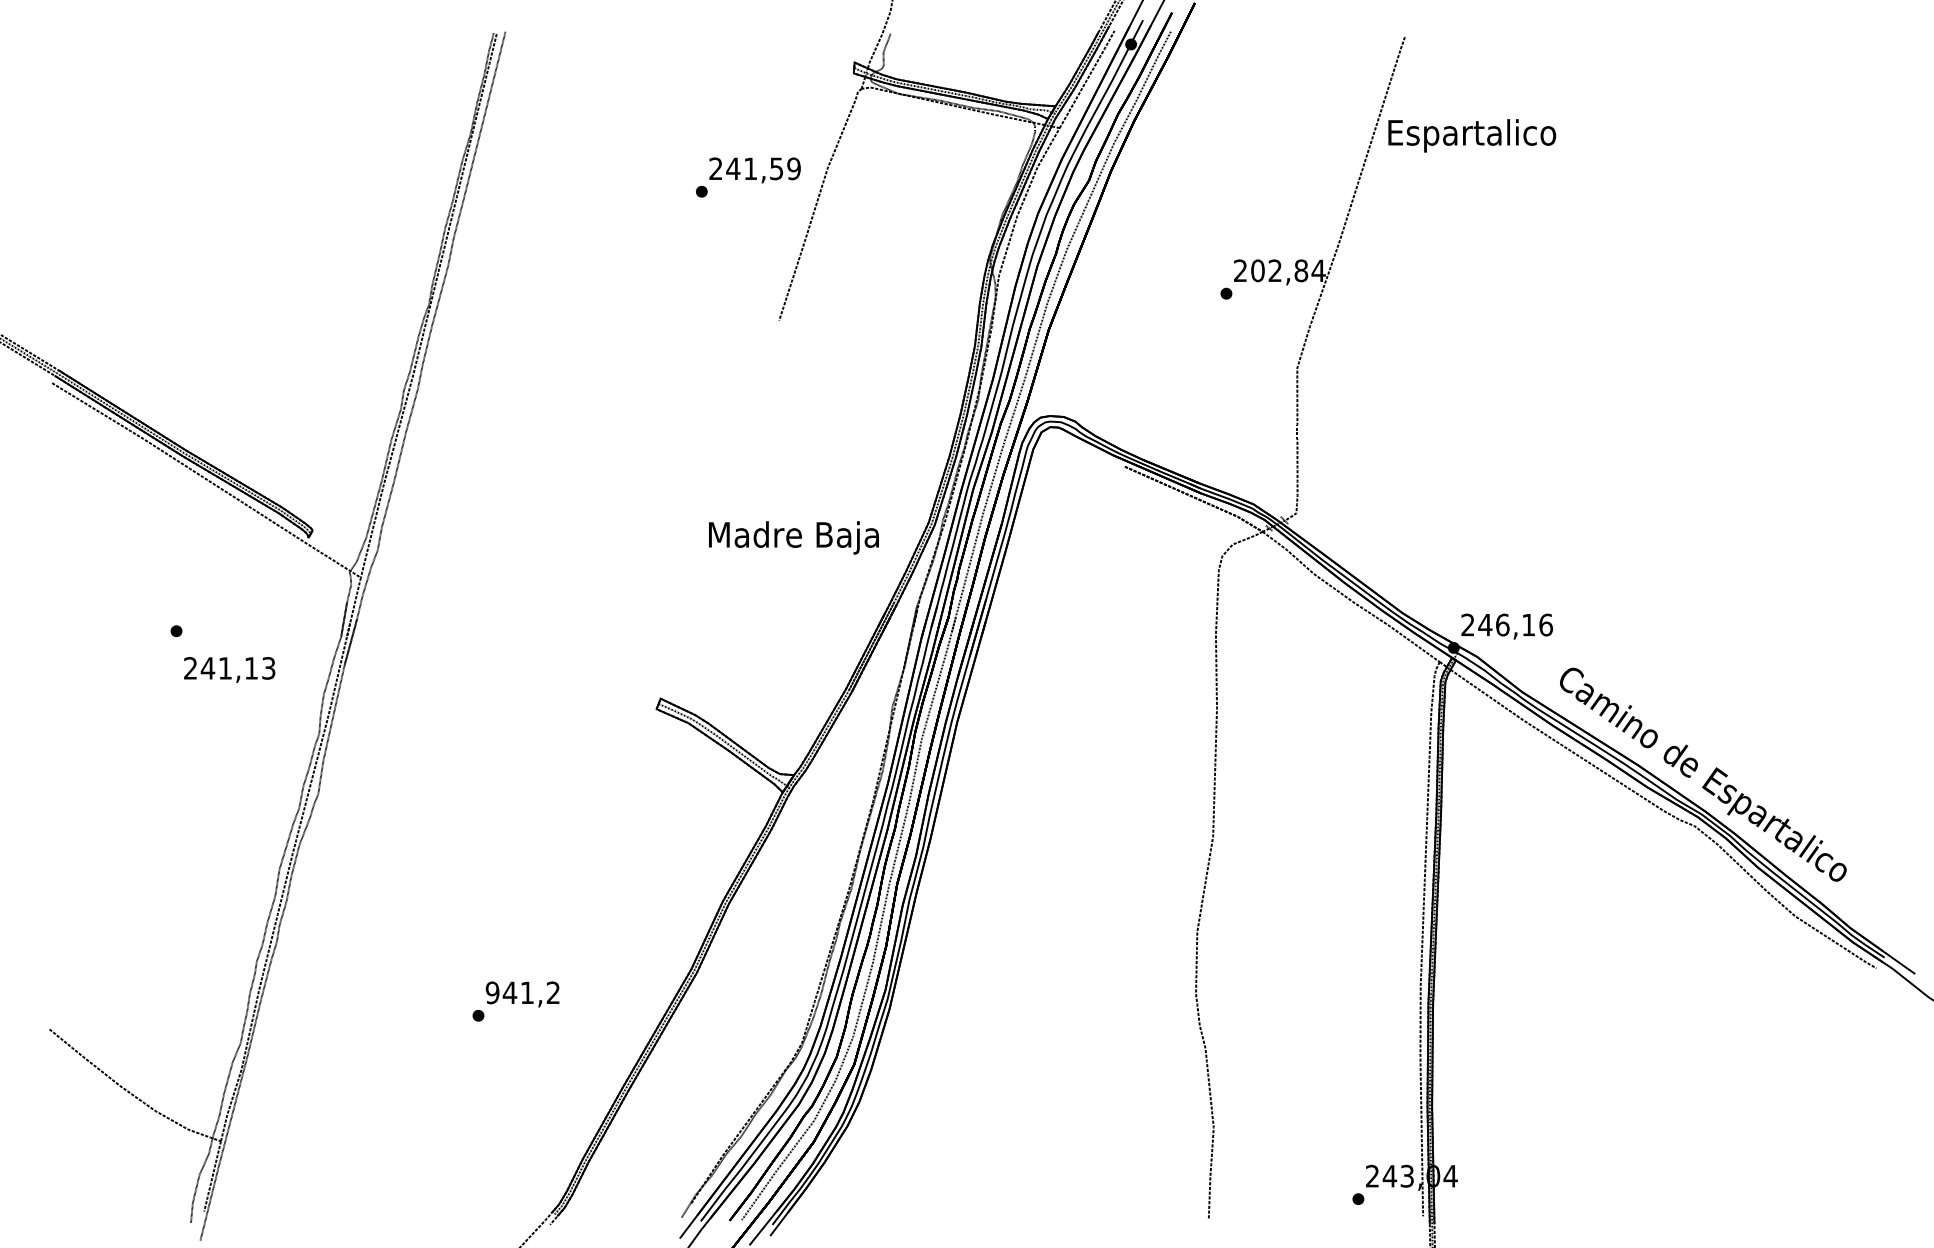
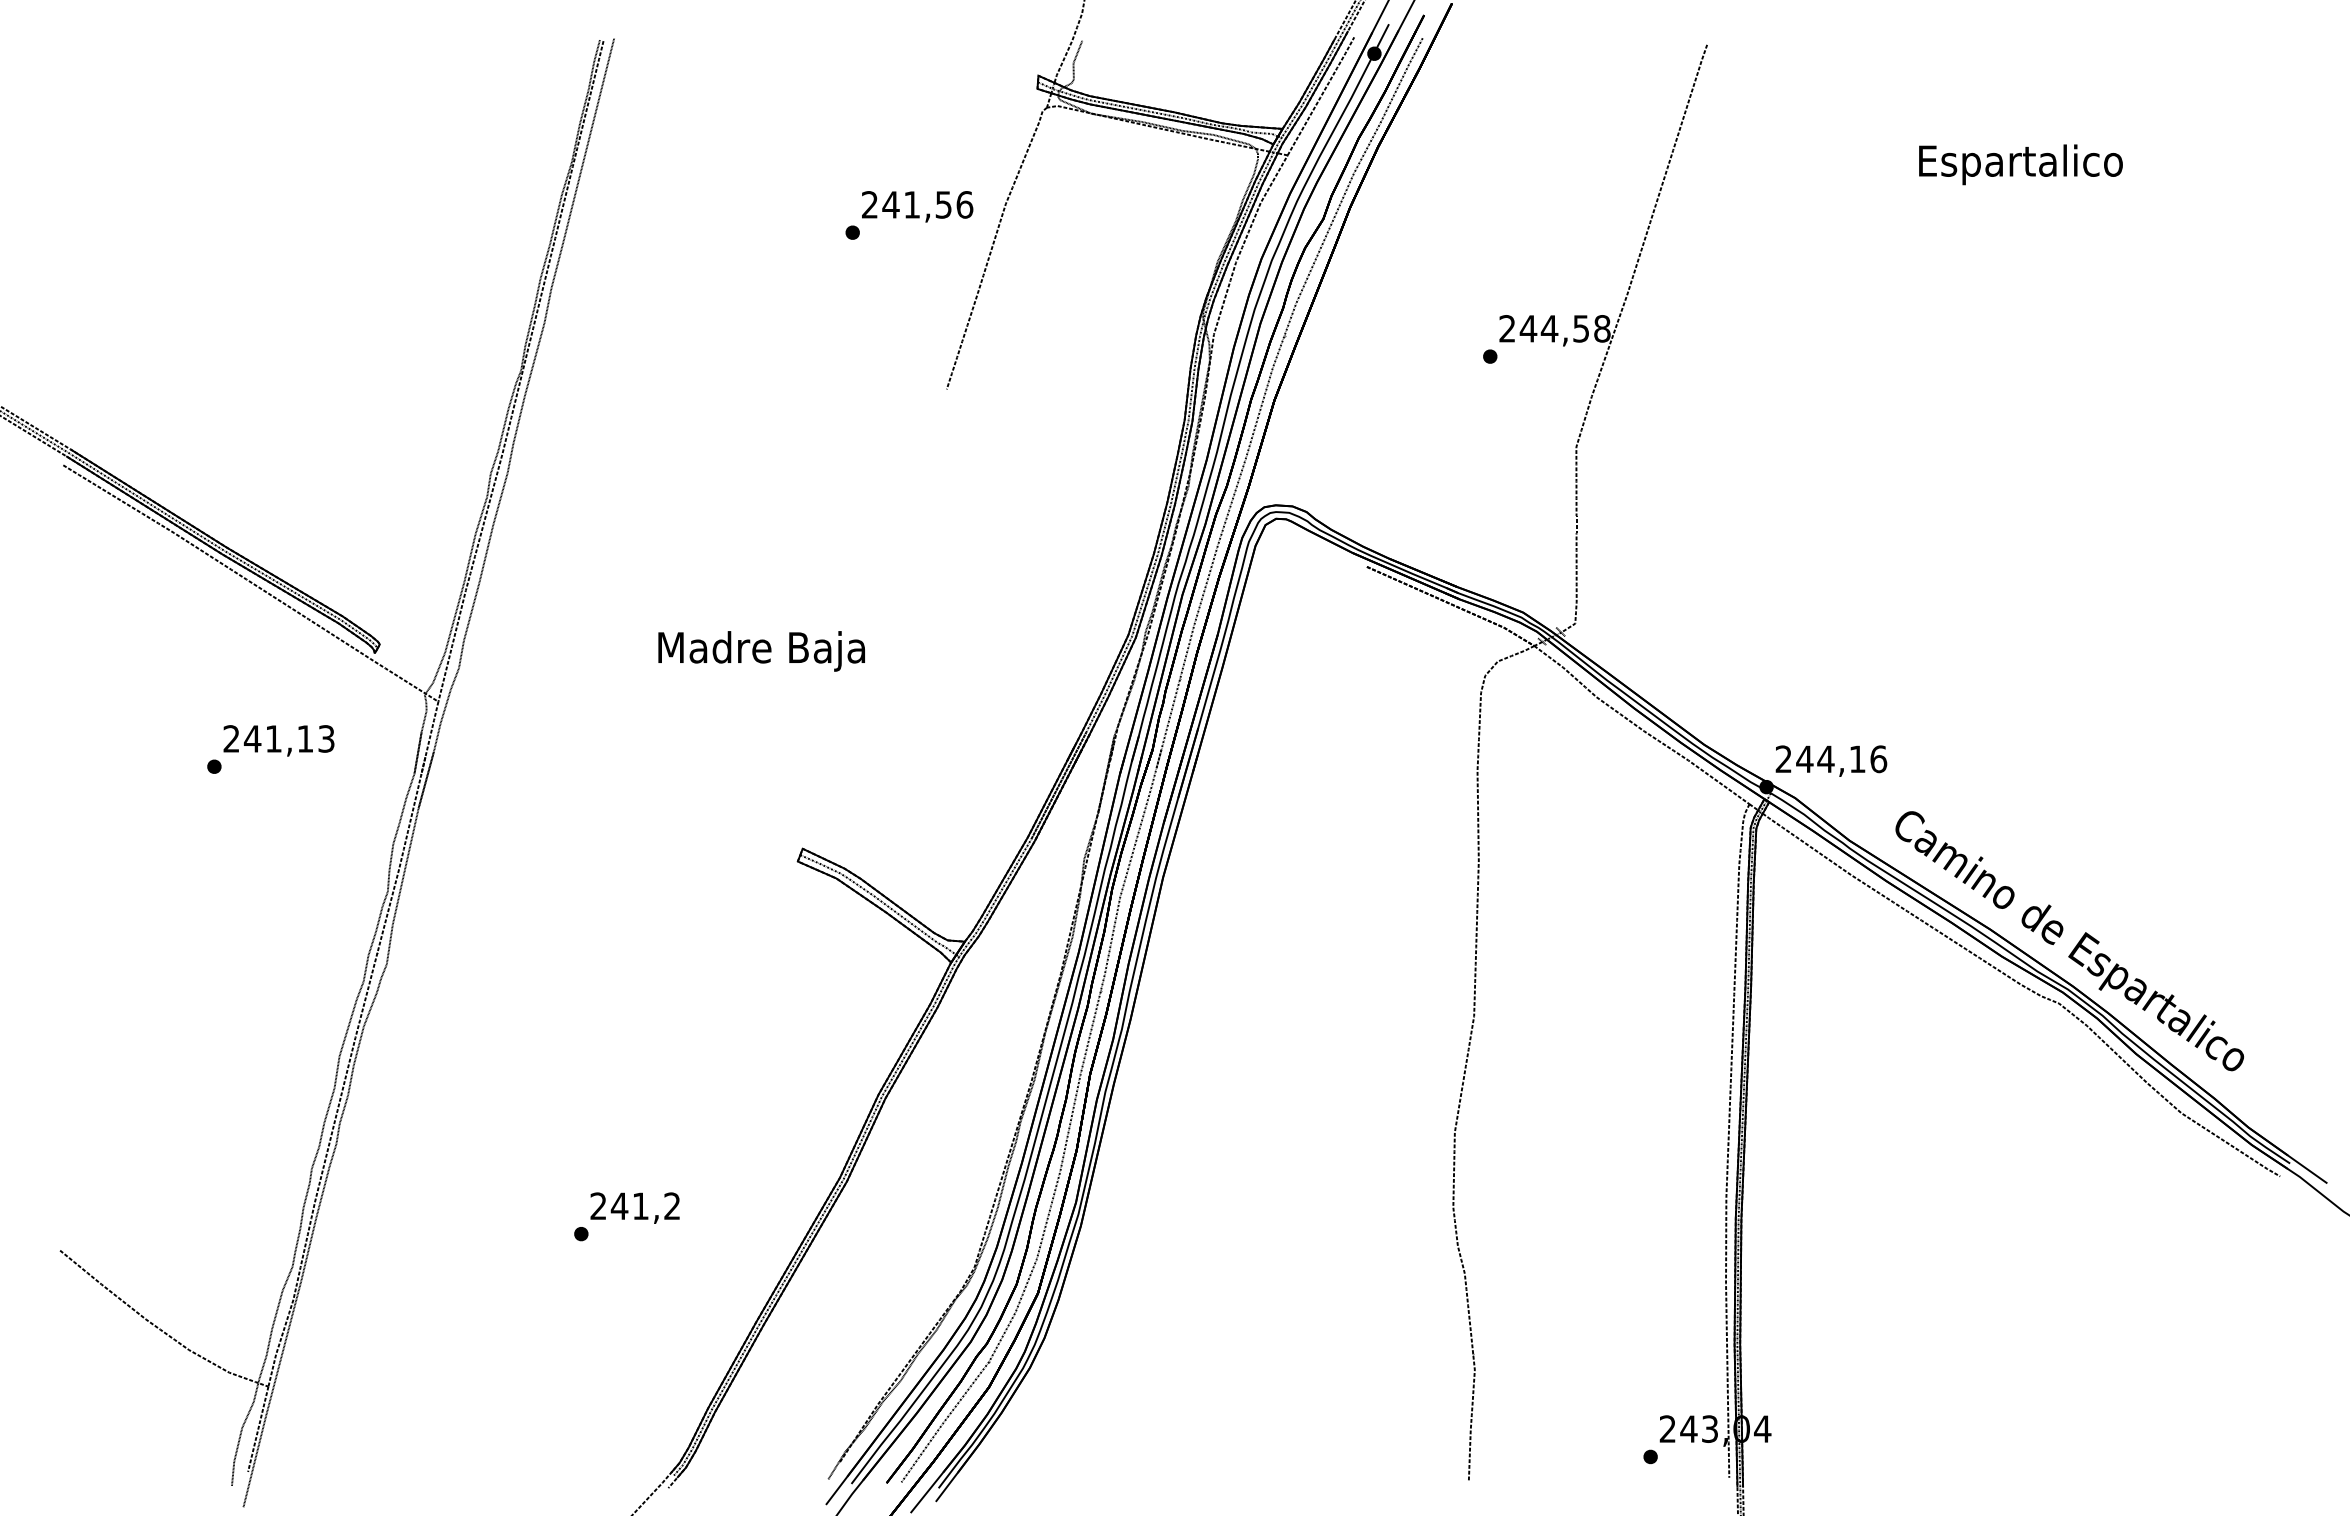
text: (1471, 135) -> (2020, 164), moved
text: (793, 168) -> (964, 204), 241,59 -> 241,56
text: (1288, 270) -> (1565, 328), 202,84 -> 244,58
text: (793, 538) -> (761, 651), moved
text: (1502, 625) -> (1825, 759), 246,16 -> 244,16
text: (229, 669) -> (278, 740), moved
text: (492, 993) -> (598, 1206), 941,2 -> 241,2

